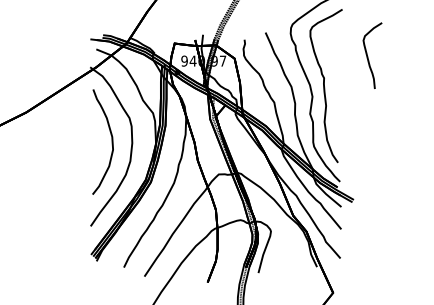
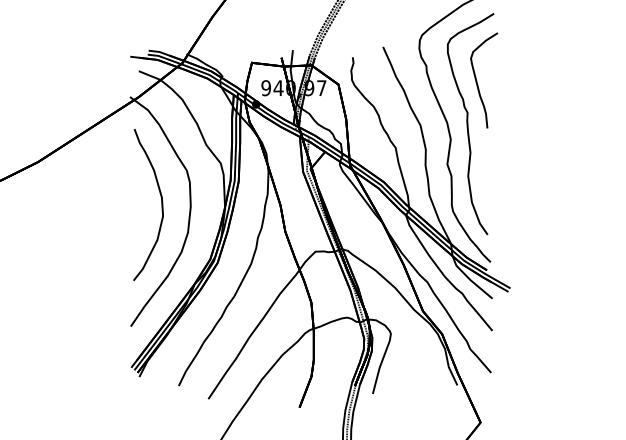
part: (372, 55) -> (483, 80), moved

